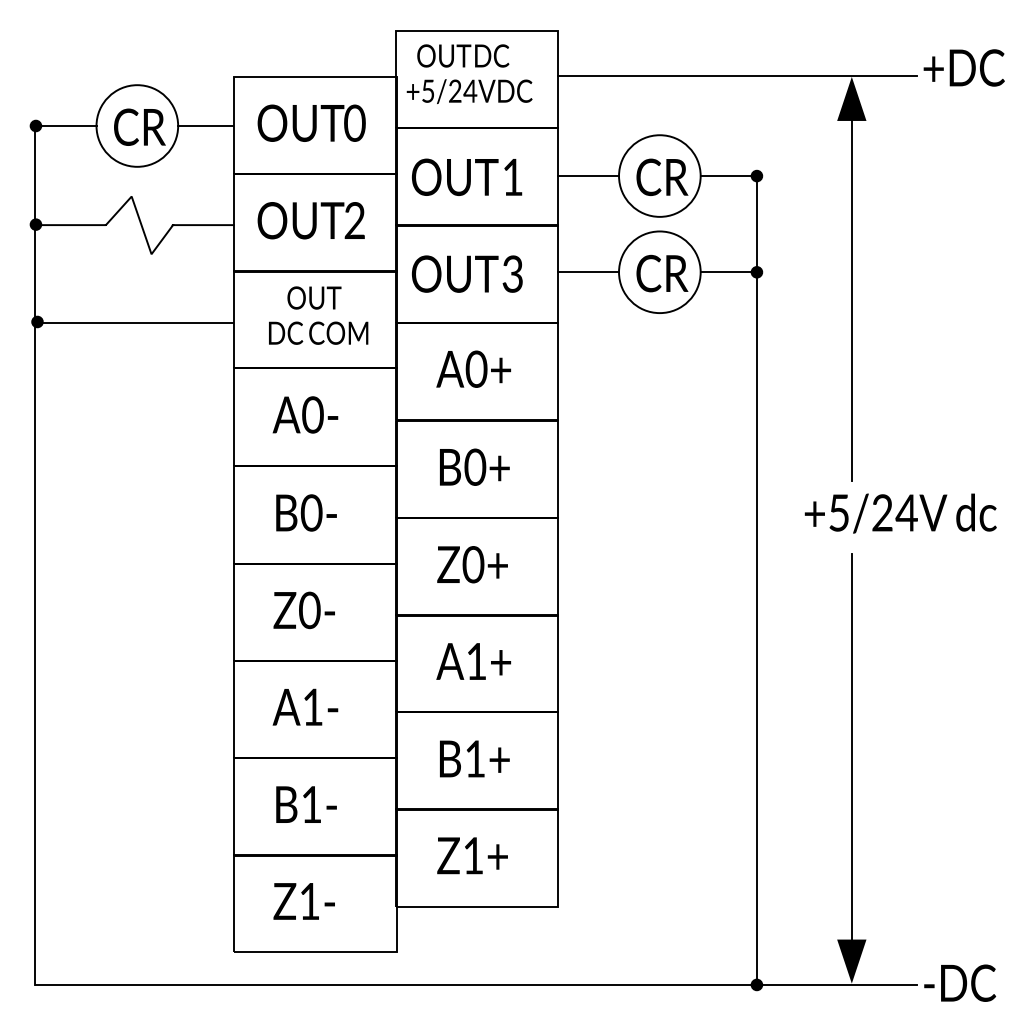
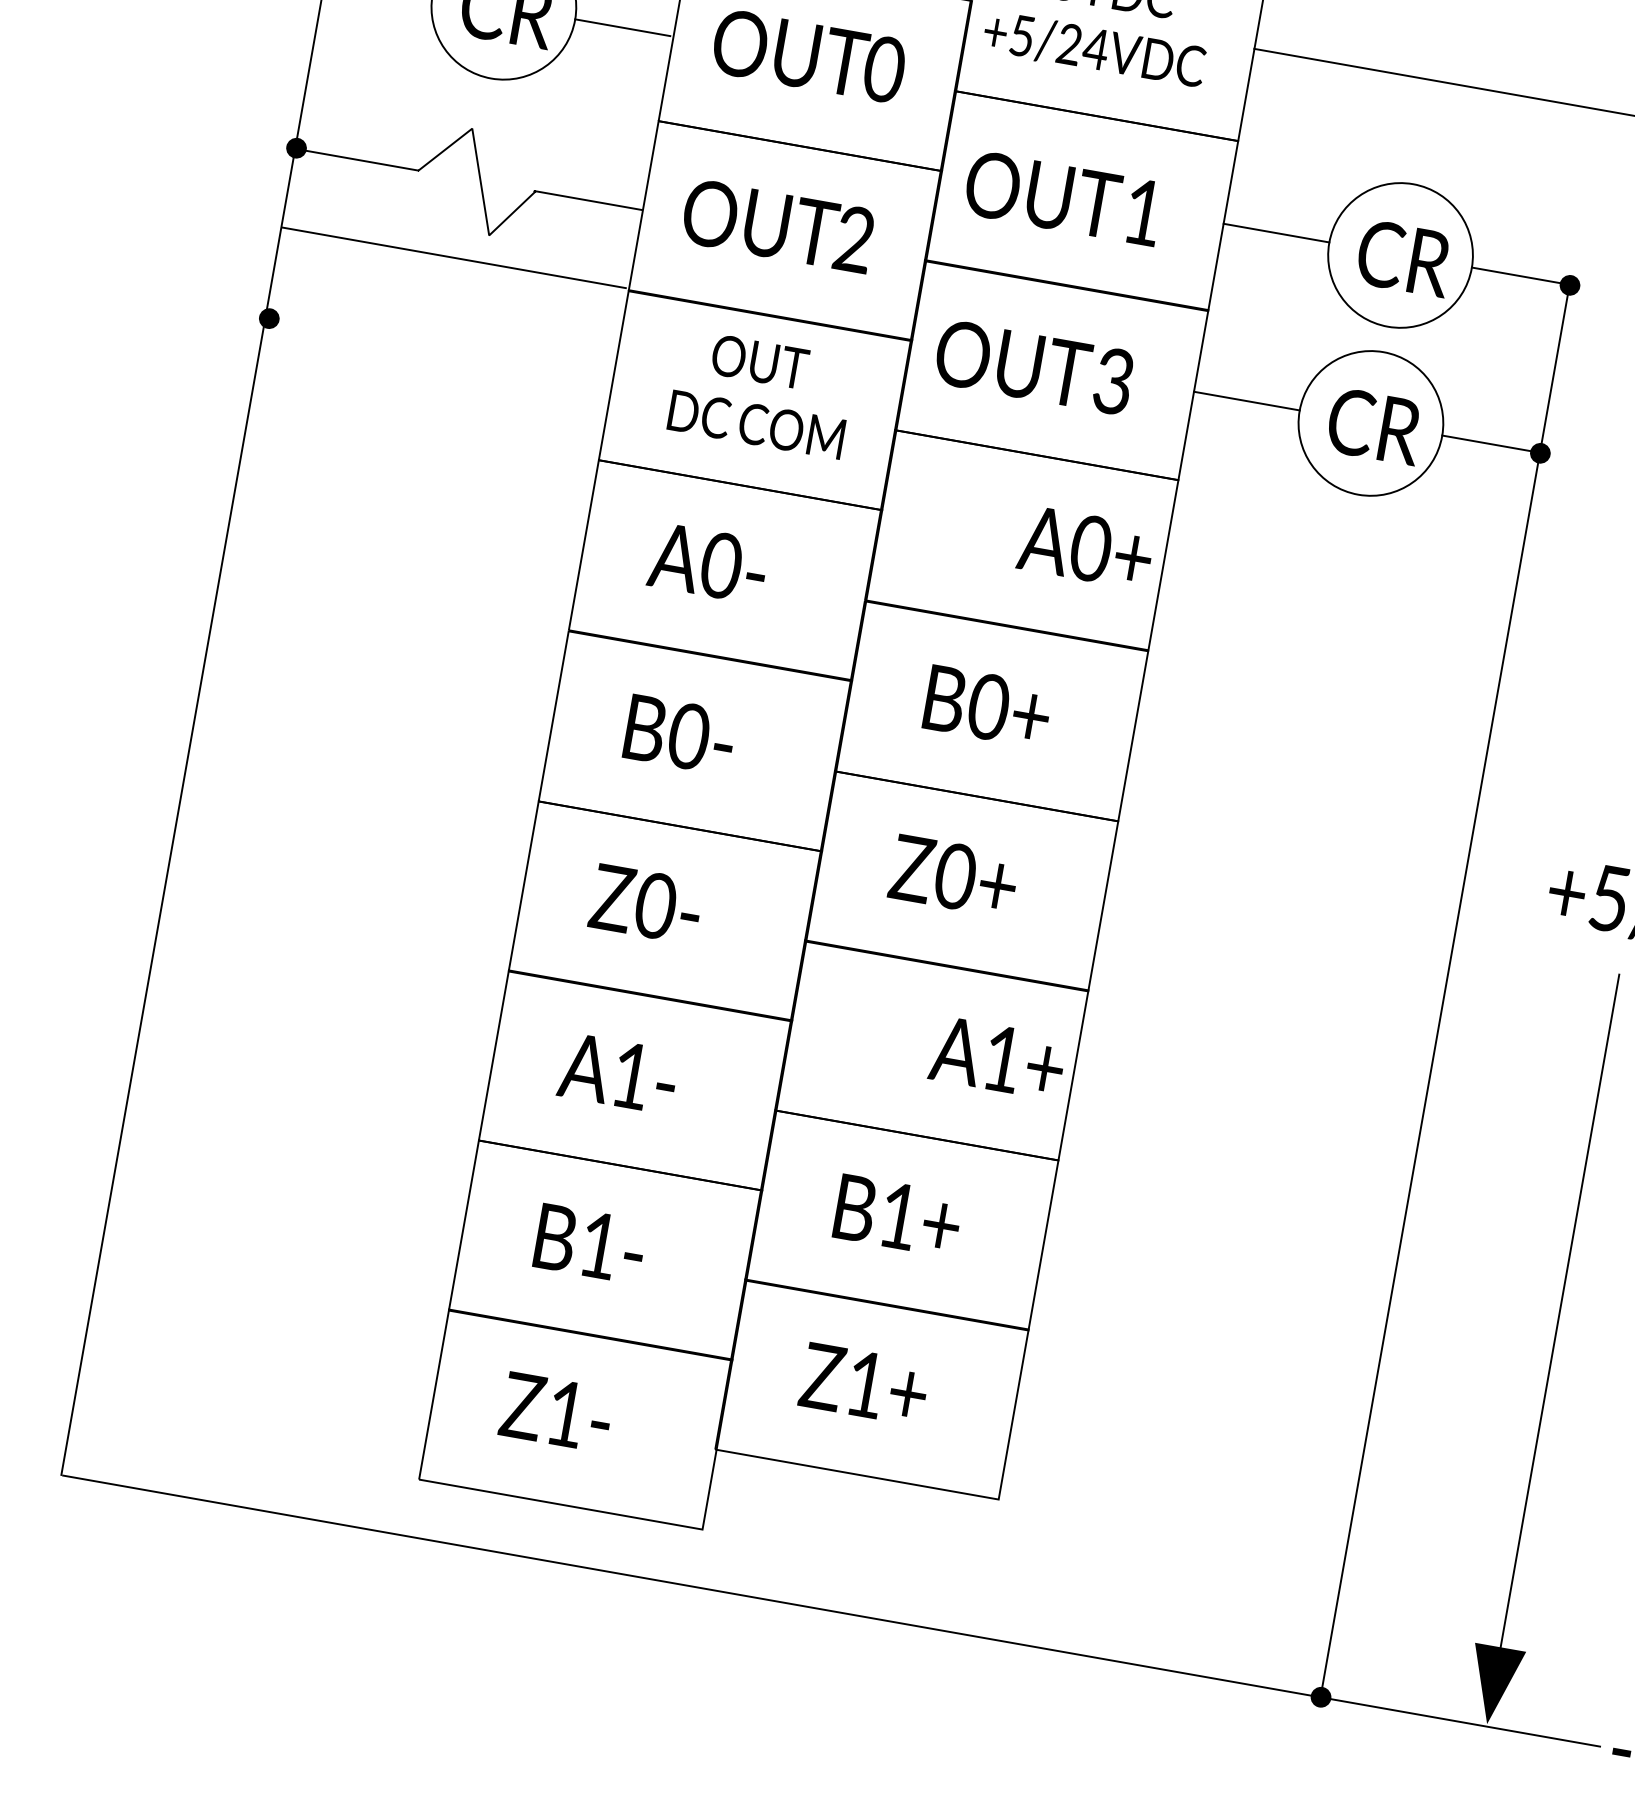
line: (133, 323) -> (452, 258), moved
text: (473, 368) -> (1085, 546), moved
text: (473, 661) -> (997, 1058), moved

